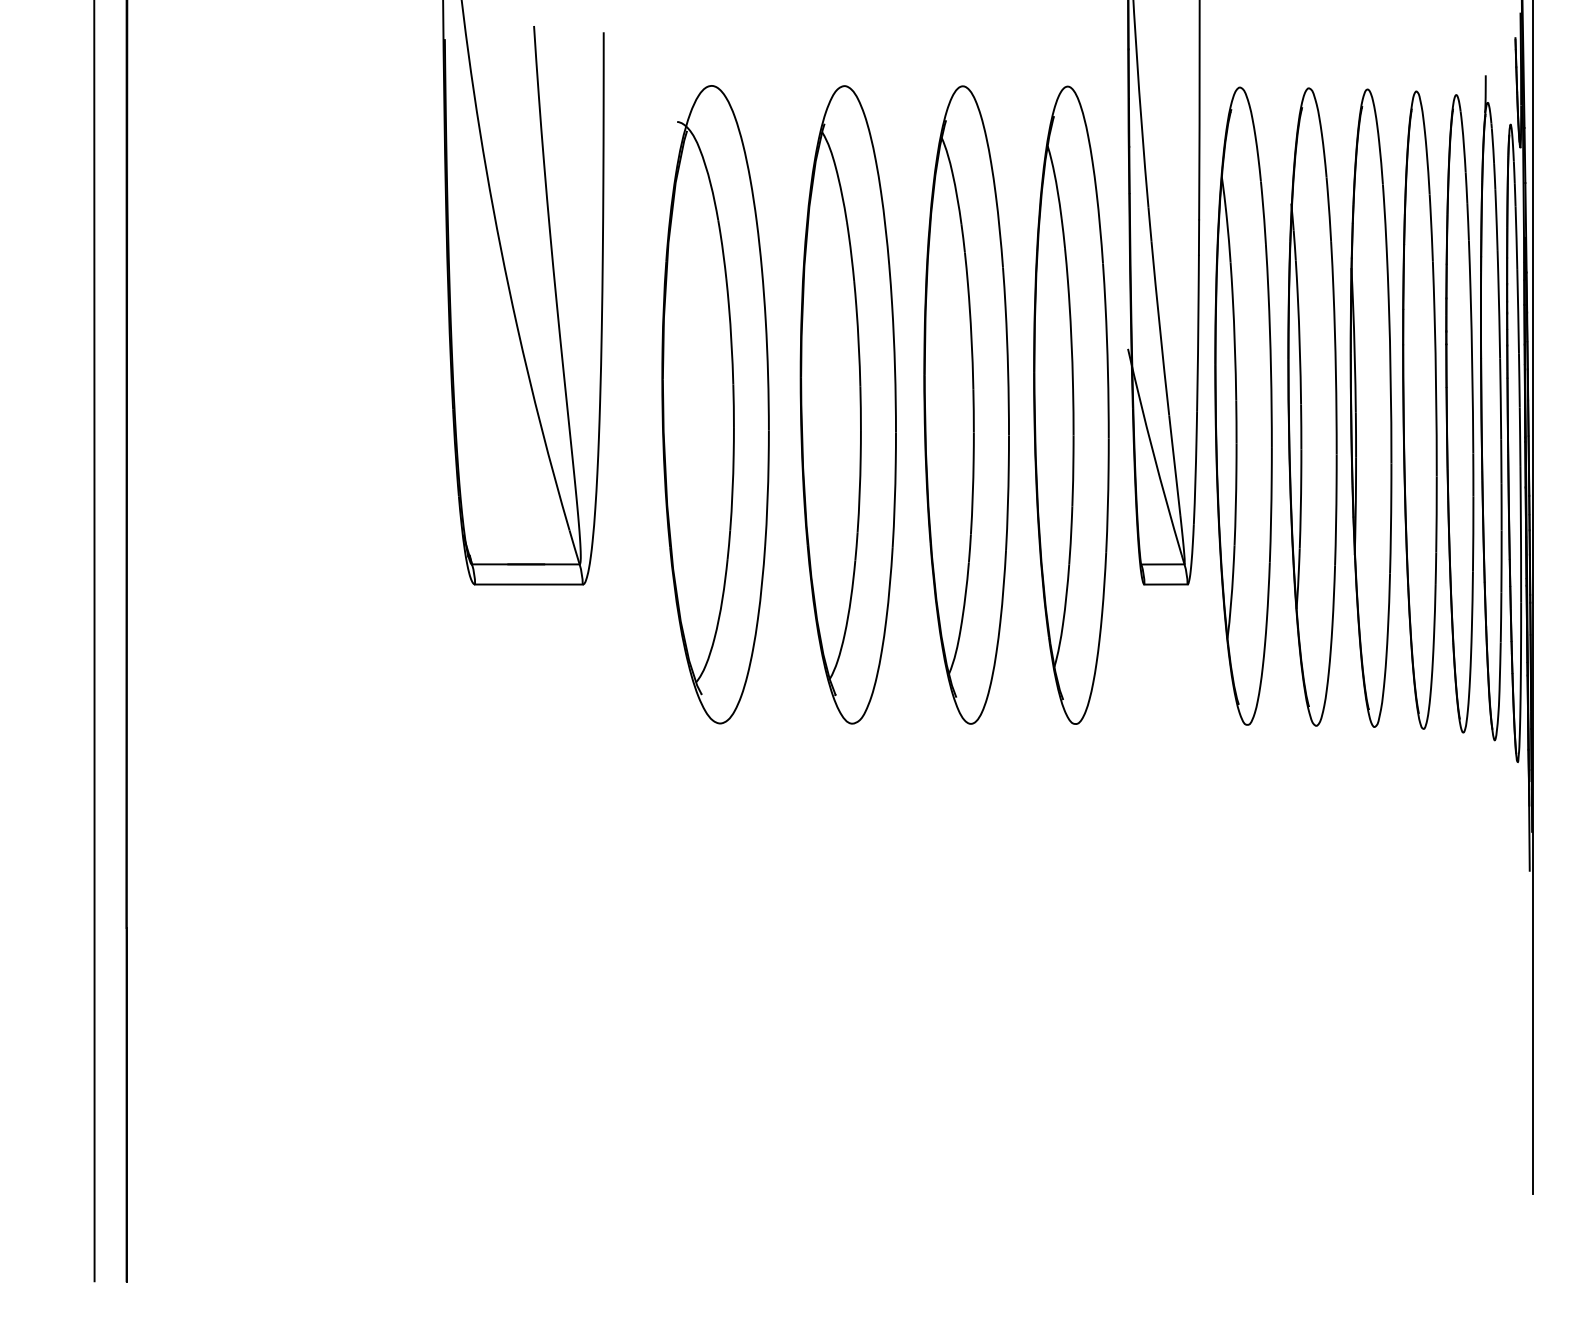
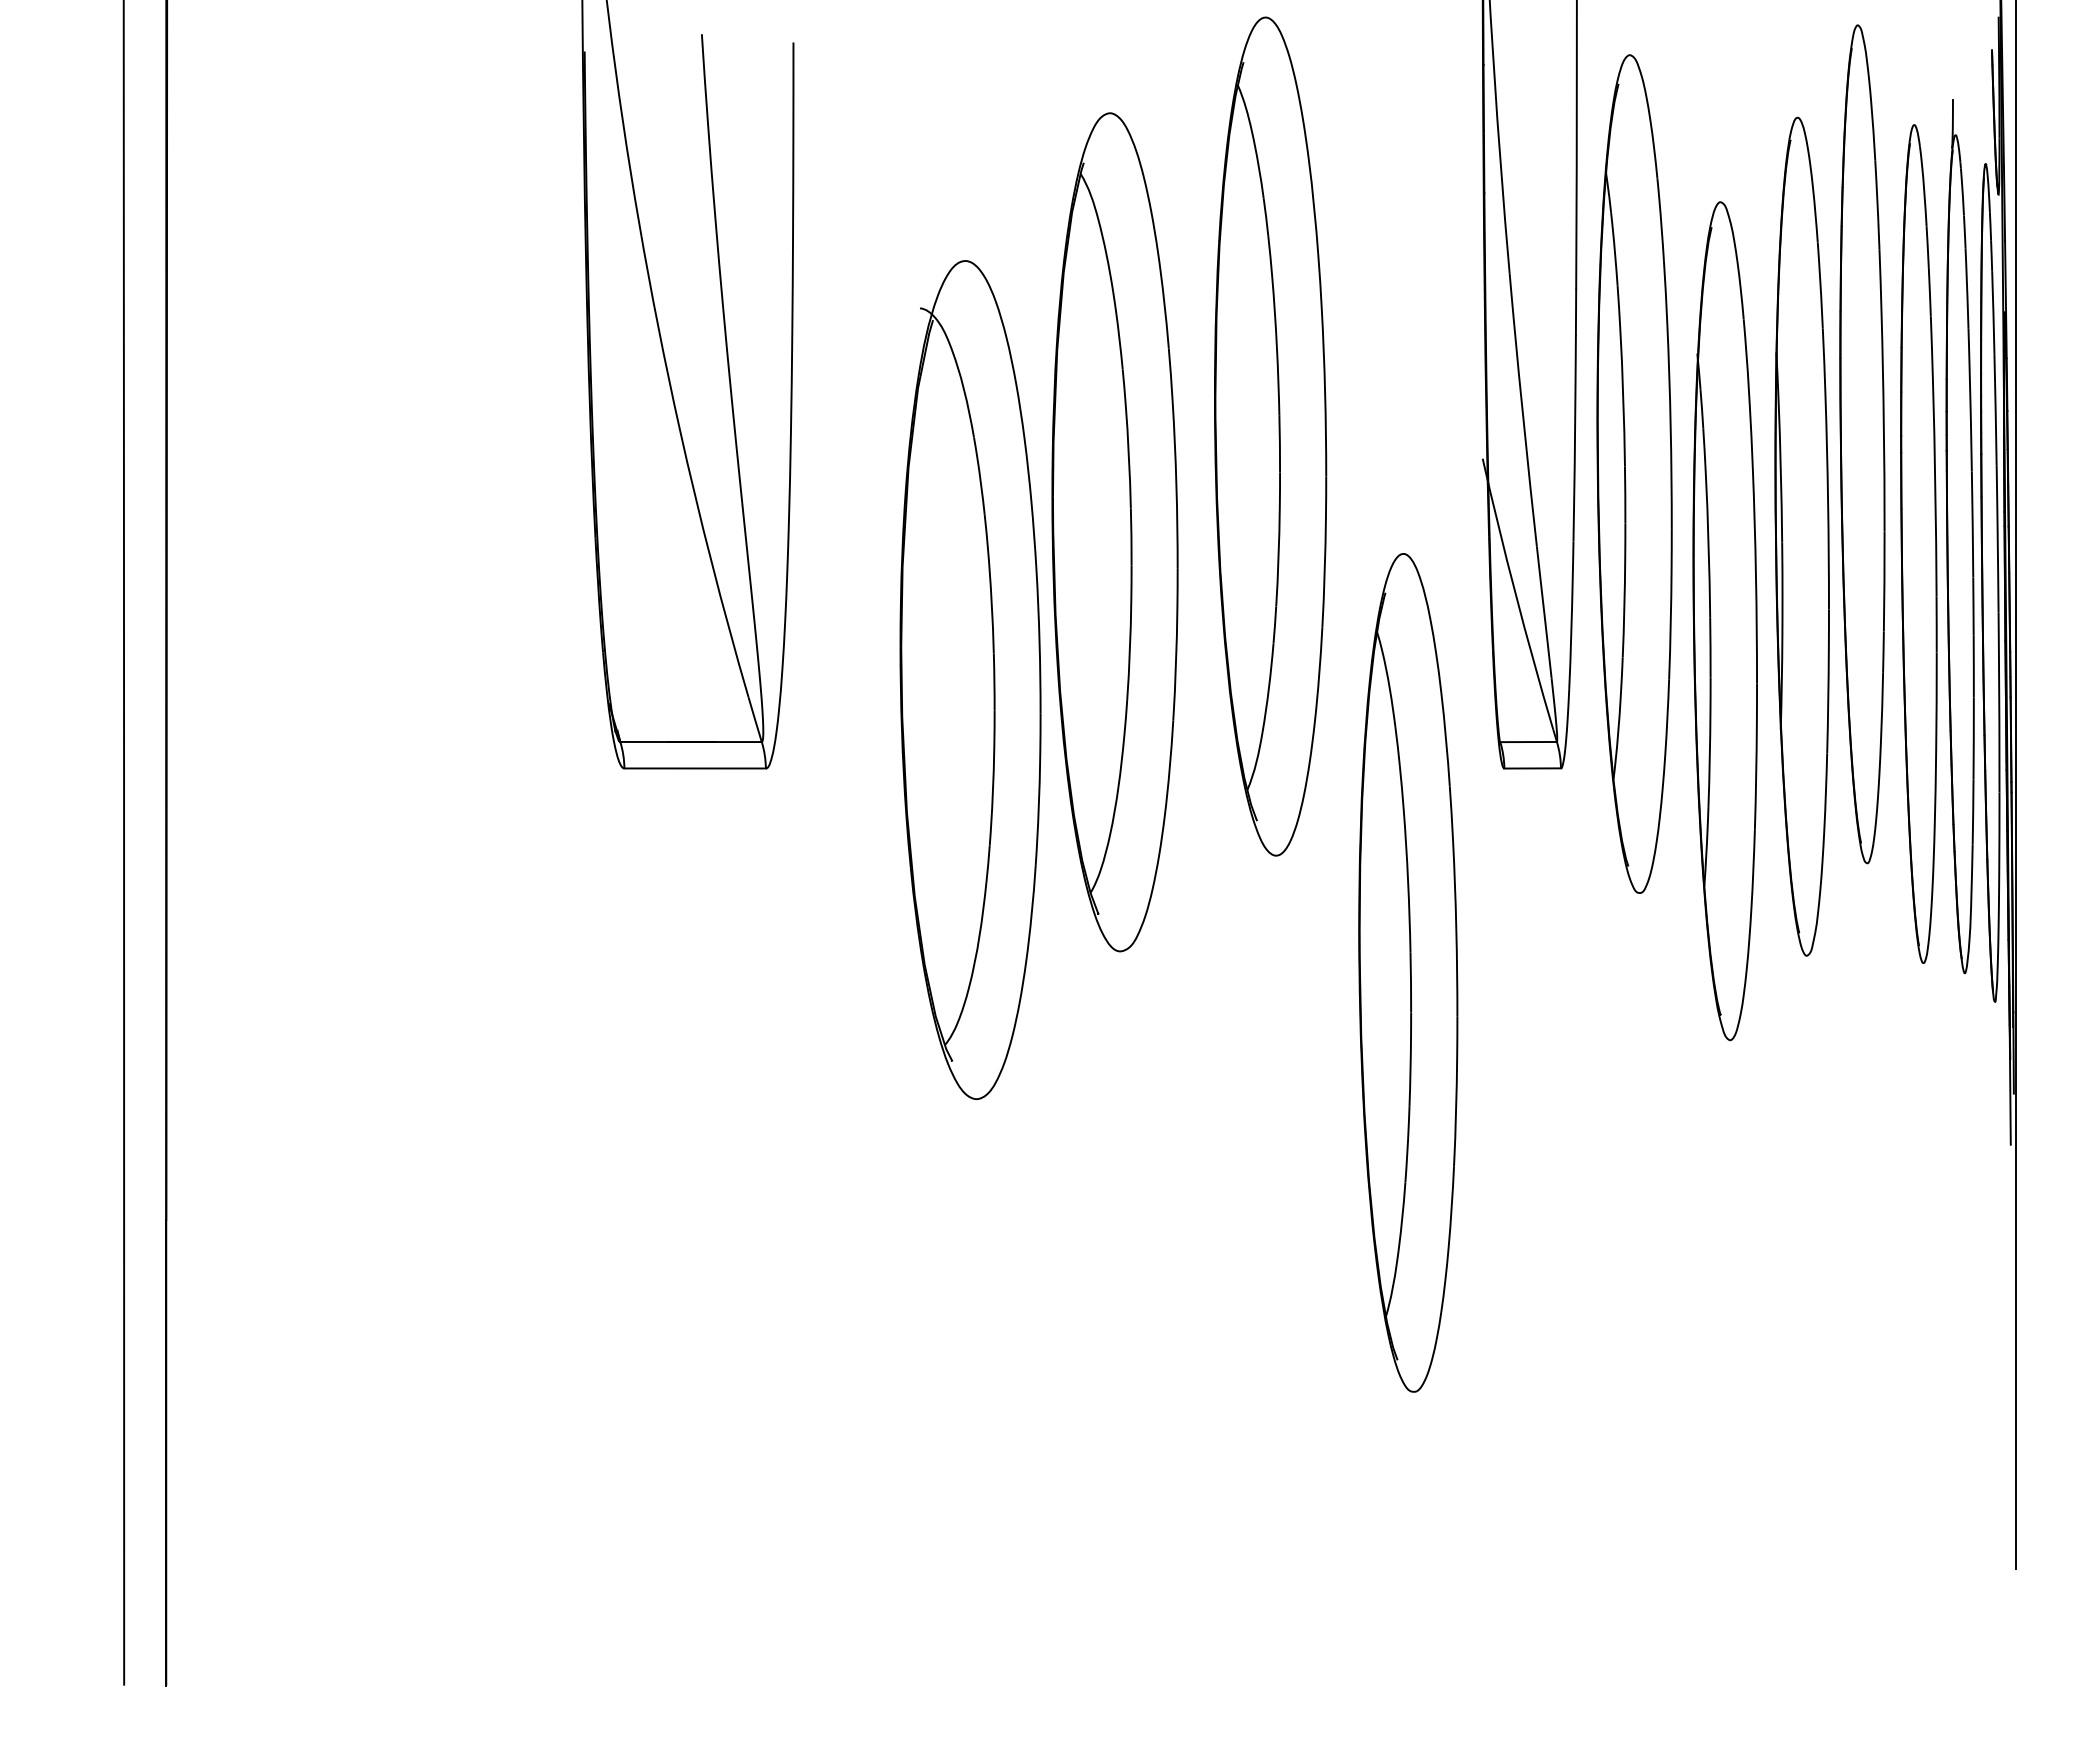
part: (715, 405) -> (970, 680), moved
part: (966, 405) -> (1270, 436), moved
part: (1071, 405) -> (1408, 972), moved
part: (1243, 405) -> (1634, 473), moved
part: (1311, 407) -> (1724, 621), moved
part: (1419, 410) -> (1862, 444), moved

